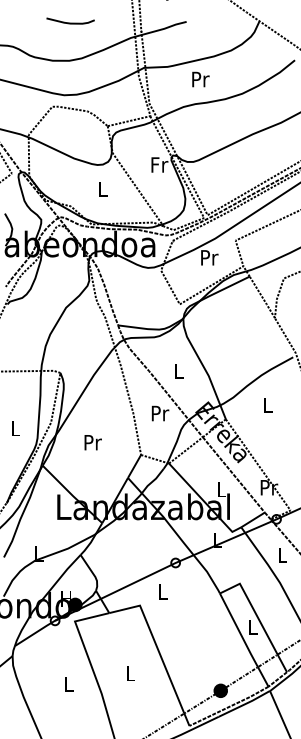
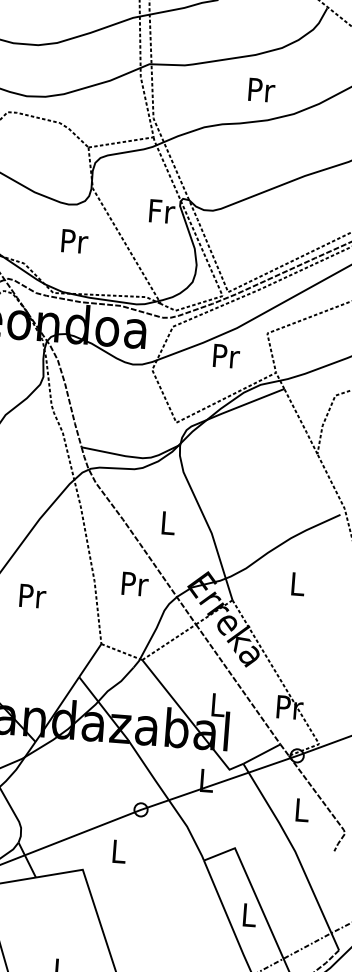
text: (200, 79) -> (261, 90), moved
text: (103, 188) -> (75, 240), L -> Pr
text: (92, 442) -> (31, 595), moved

